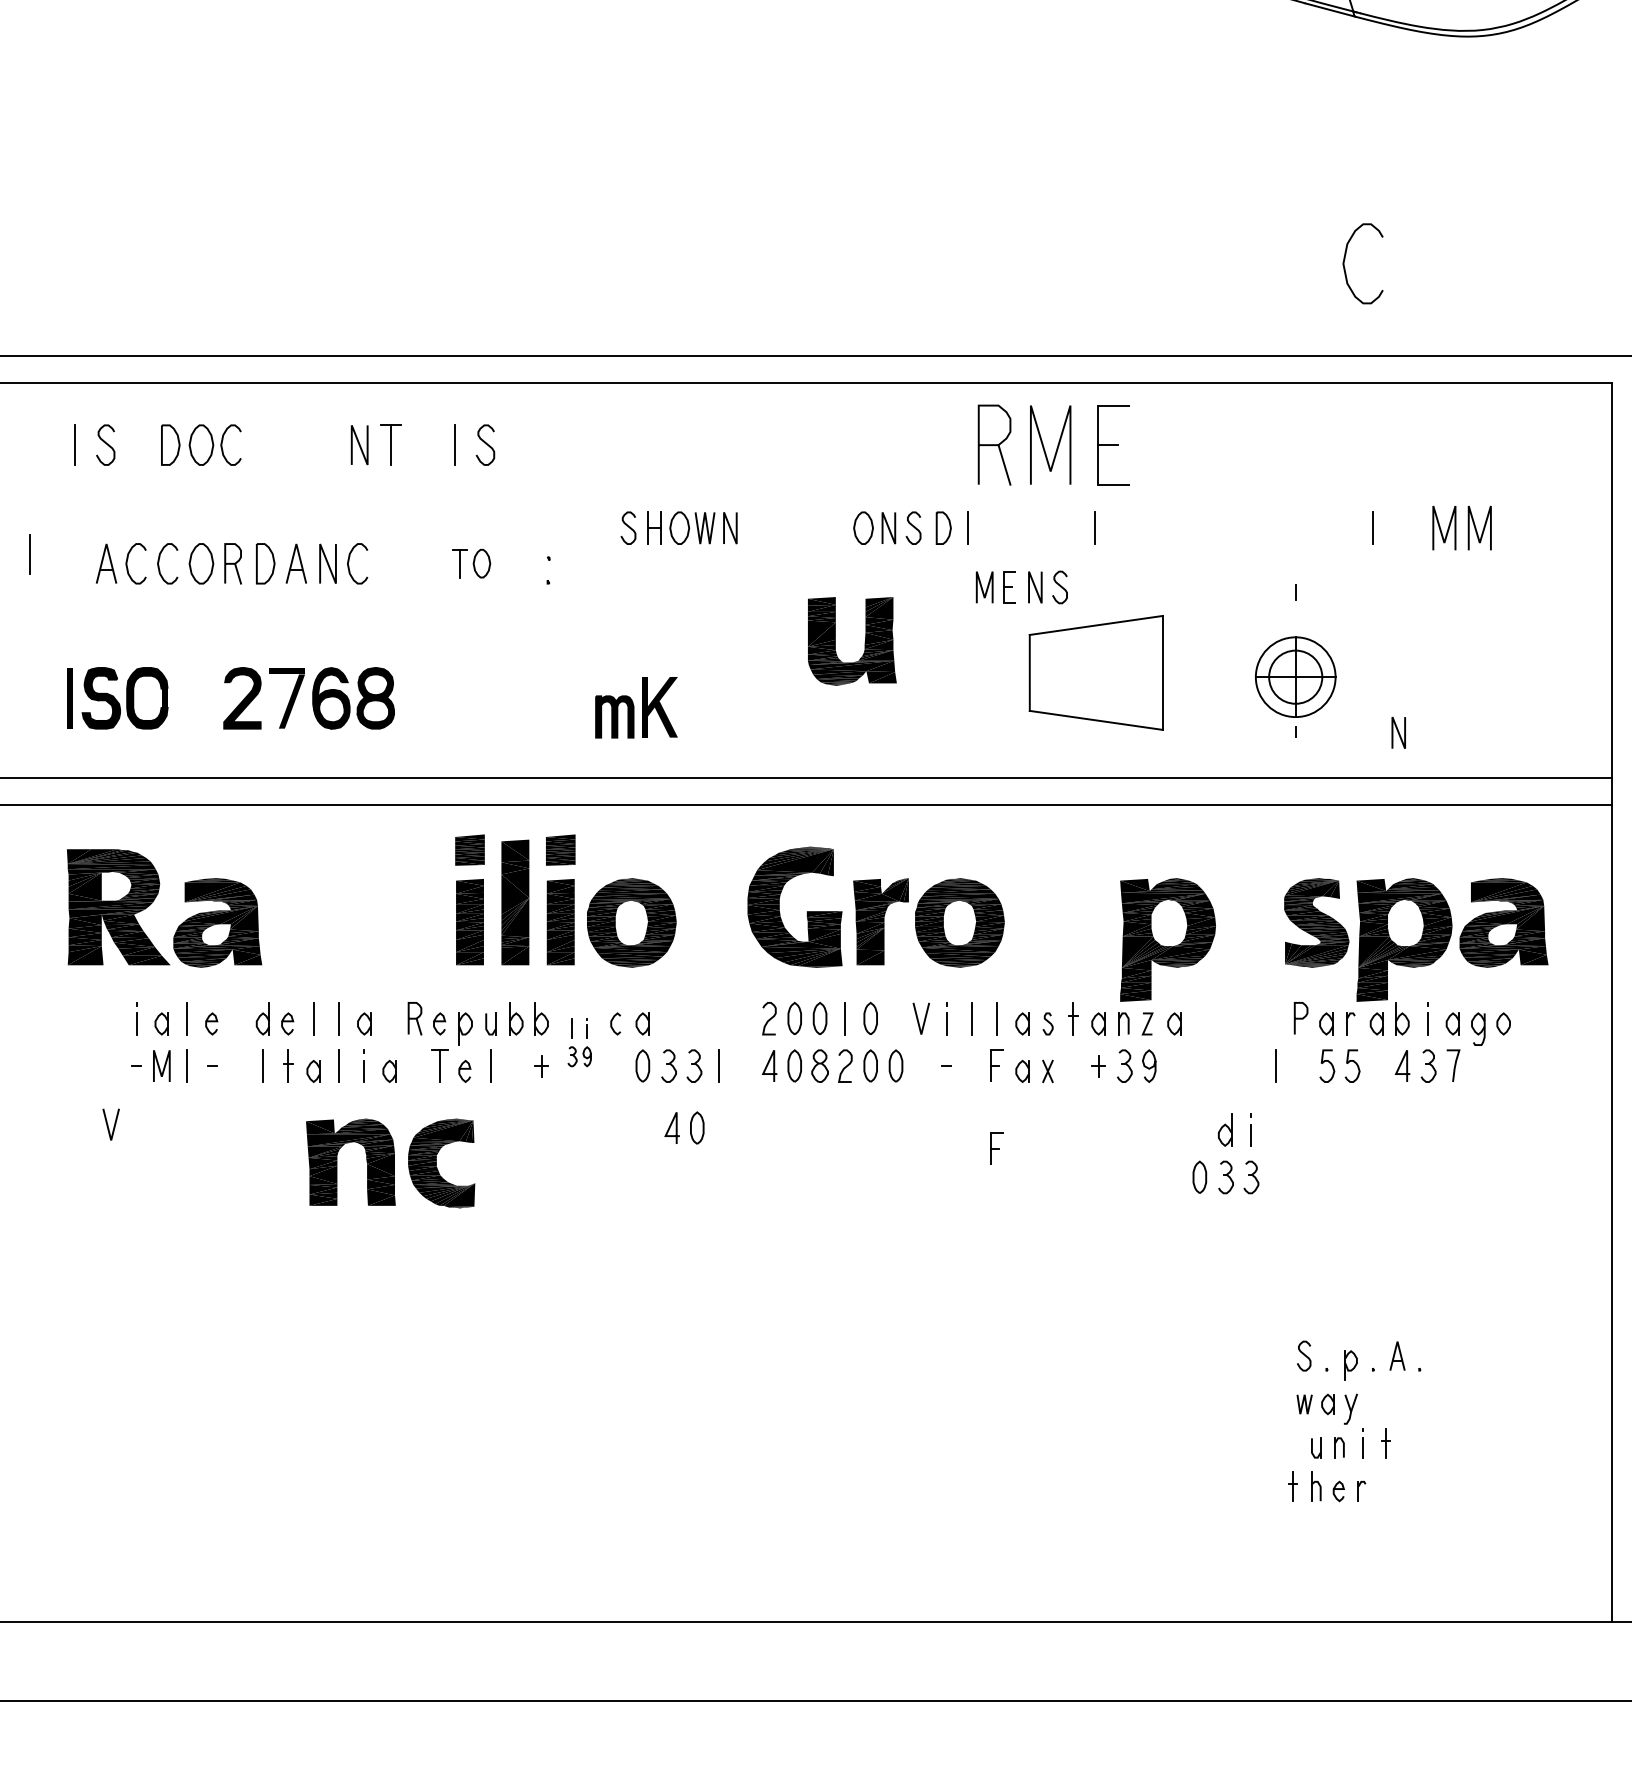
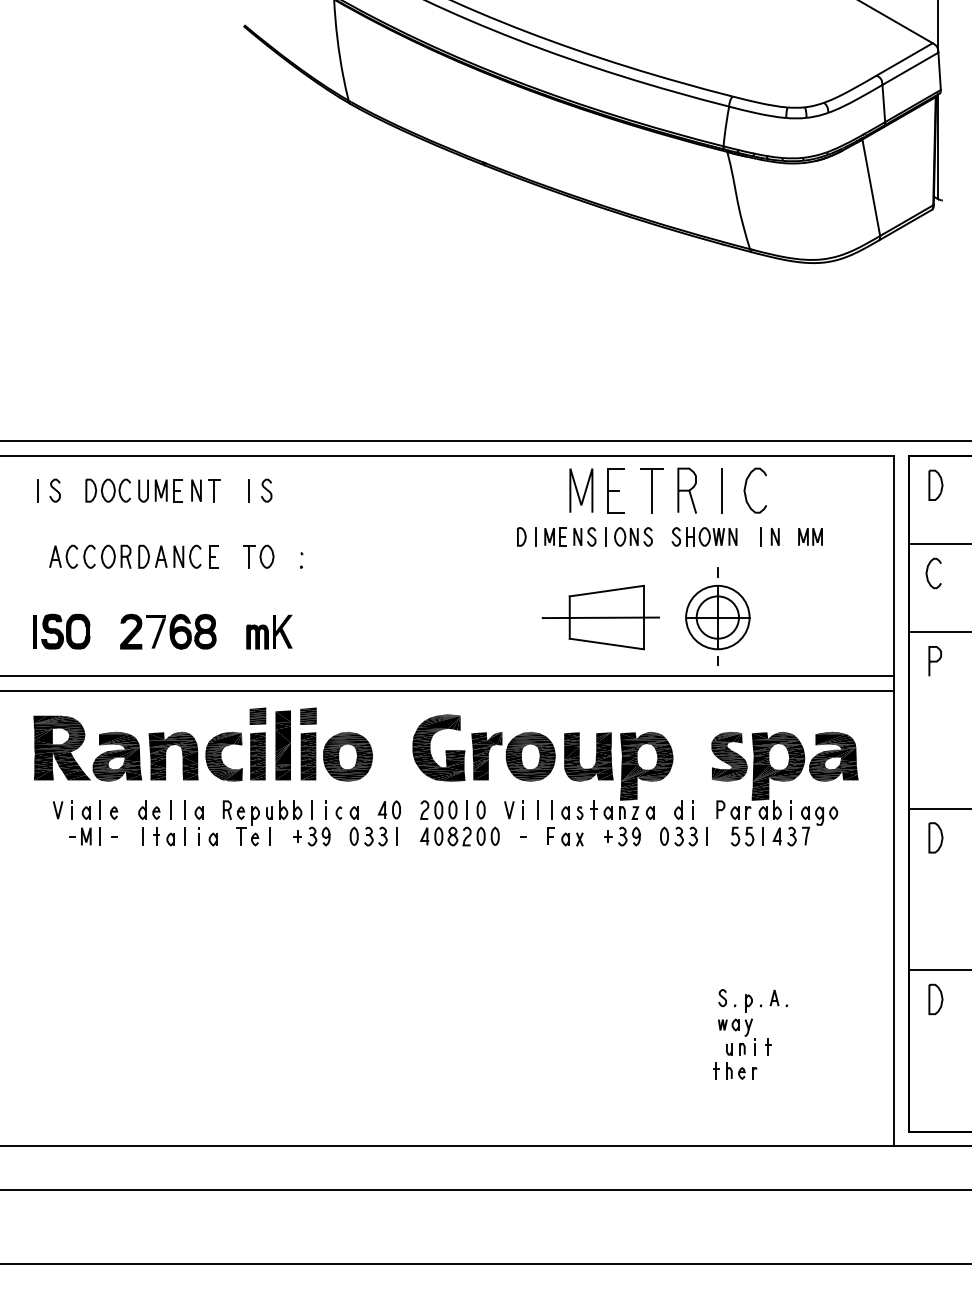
curve: (1347, 256) -> (746, 486), moved
part: (295, 444) -> (160, 490), added
part: (993, 444) -> (686, 490), moved
part: (1176, 444) -> (651, 490), added
line: (1303, 444) -> (722, 490), added
part: (679, 527) -> (704, 536), moved
part: (887, 527) -> (633, 536), moved
part: (1461, 527) -> (810, 536), size x0.71
line: (29, 554) -> (12, 551), removed
part: (390, 563) -> (213, 556), added
part: (470, 563) -> (258, 556), size x1.43
part: (1022, 586) -> (570, 536), moved
part: (864, 644) -> (595, 758), moved
line: (1084, 672) -> (600, 617), added
part: (1295, 687) -> (717, 625), size x1.43
part: (636, 706) -> (269, 631), moved
line: (1397, 732) -> (774, 536), moved
part: (578, 1042) -> (318, 823), size x1.67
line: (1375, 1065) -> (762, 836), added
line: (113, 1125) -> (59, 810), moved
part: (682, 1127) -> (388, 809), moved
part: (995, 1146) -> (550, 881), removed
part: (1225, 1153) -> (678, 823), moved
part: (390, 1162) -> (195, 756), moved

